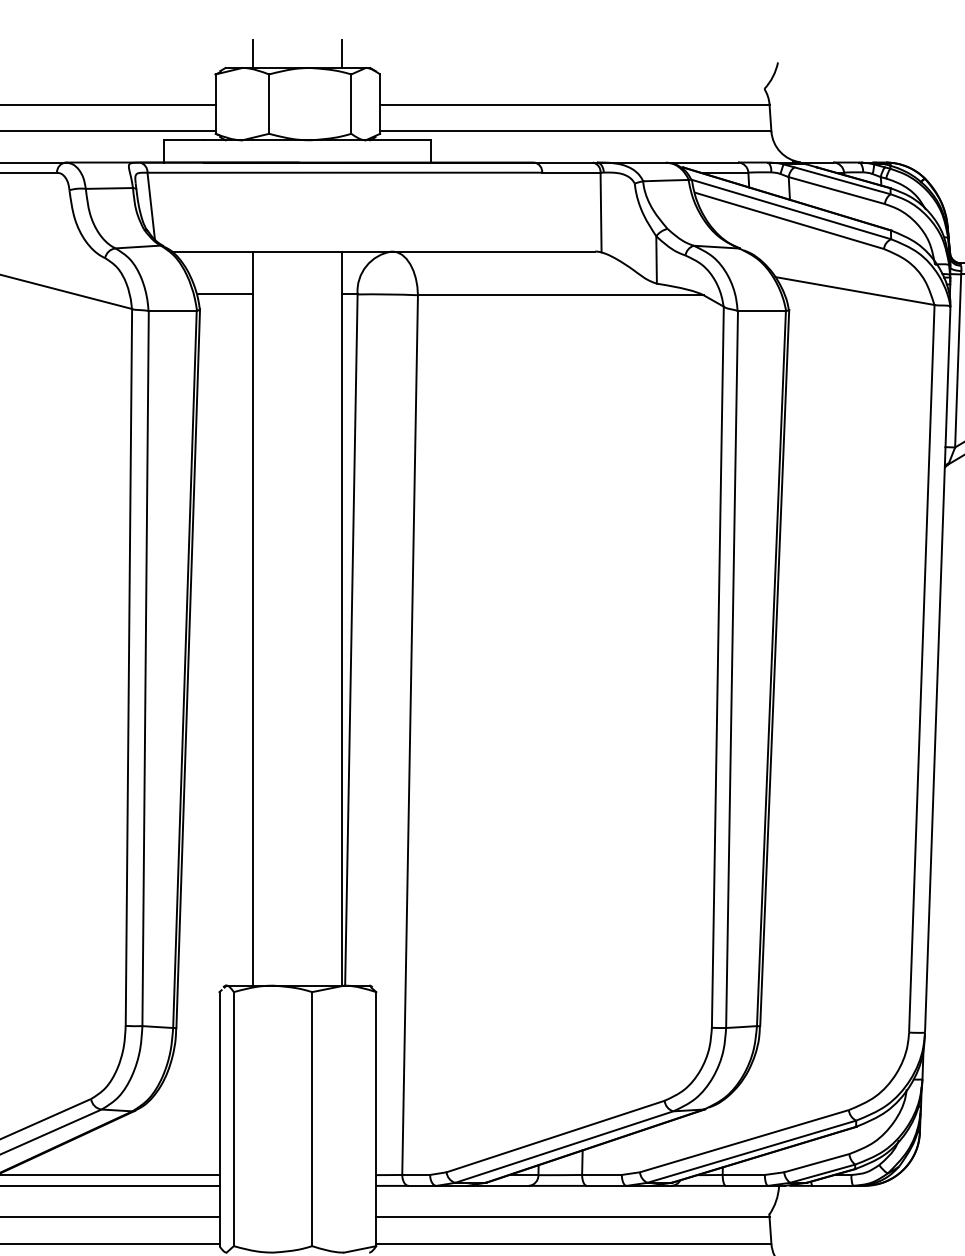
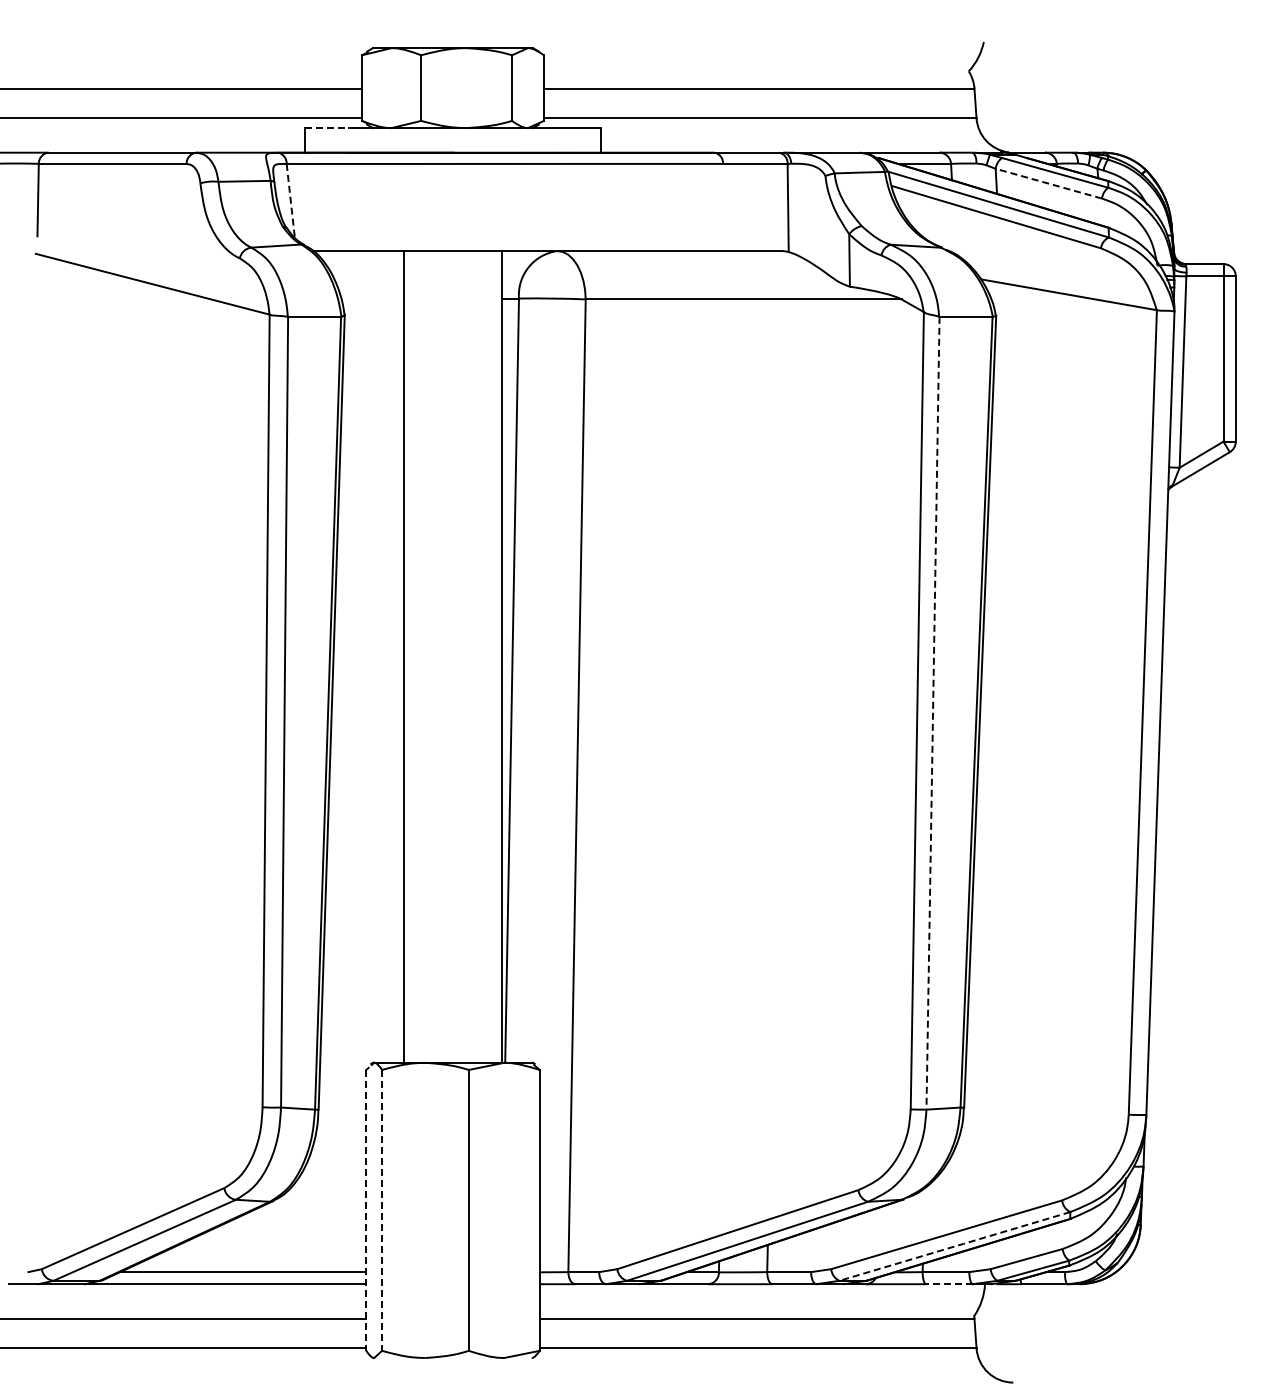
line: (253, 53) -> (403, 32), removed
line: (342, 53) -> (502, 32), removed
line: (183, 140) -> (326, 128), solid -> dashed
line: (836, 190) -> (1048, 183), solid -> dashed
line: (150, 205) -> (290, 200), solid -> dashed
line: (225, 294) -> (372, 298), removed
line: (732, 669) -> (933, 713), solid -> dashed
line: (219, 1119) -> (366, 1210), solid -> dashed
line: (234, 1119) -> (382, 1210), solid -> dashed
line: (752, 1151) -> (955, 1246), solid -> dashed
line: (746, 1186) -> (949, 1284), solid -> dashed

